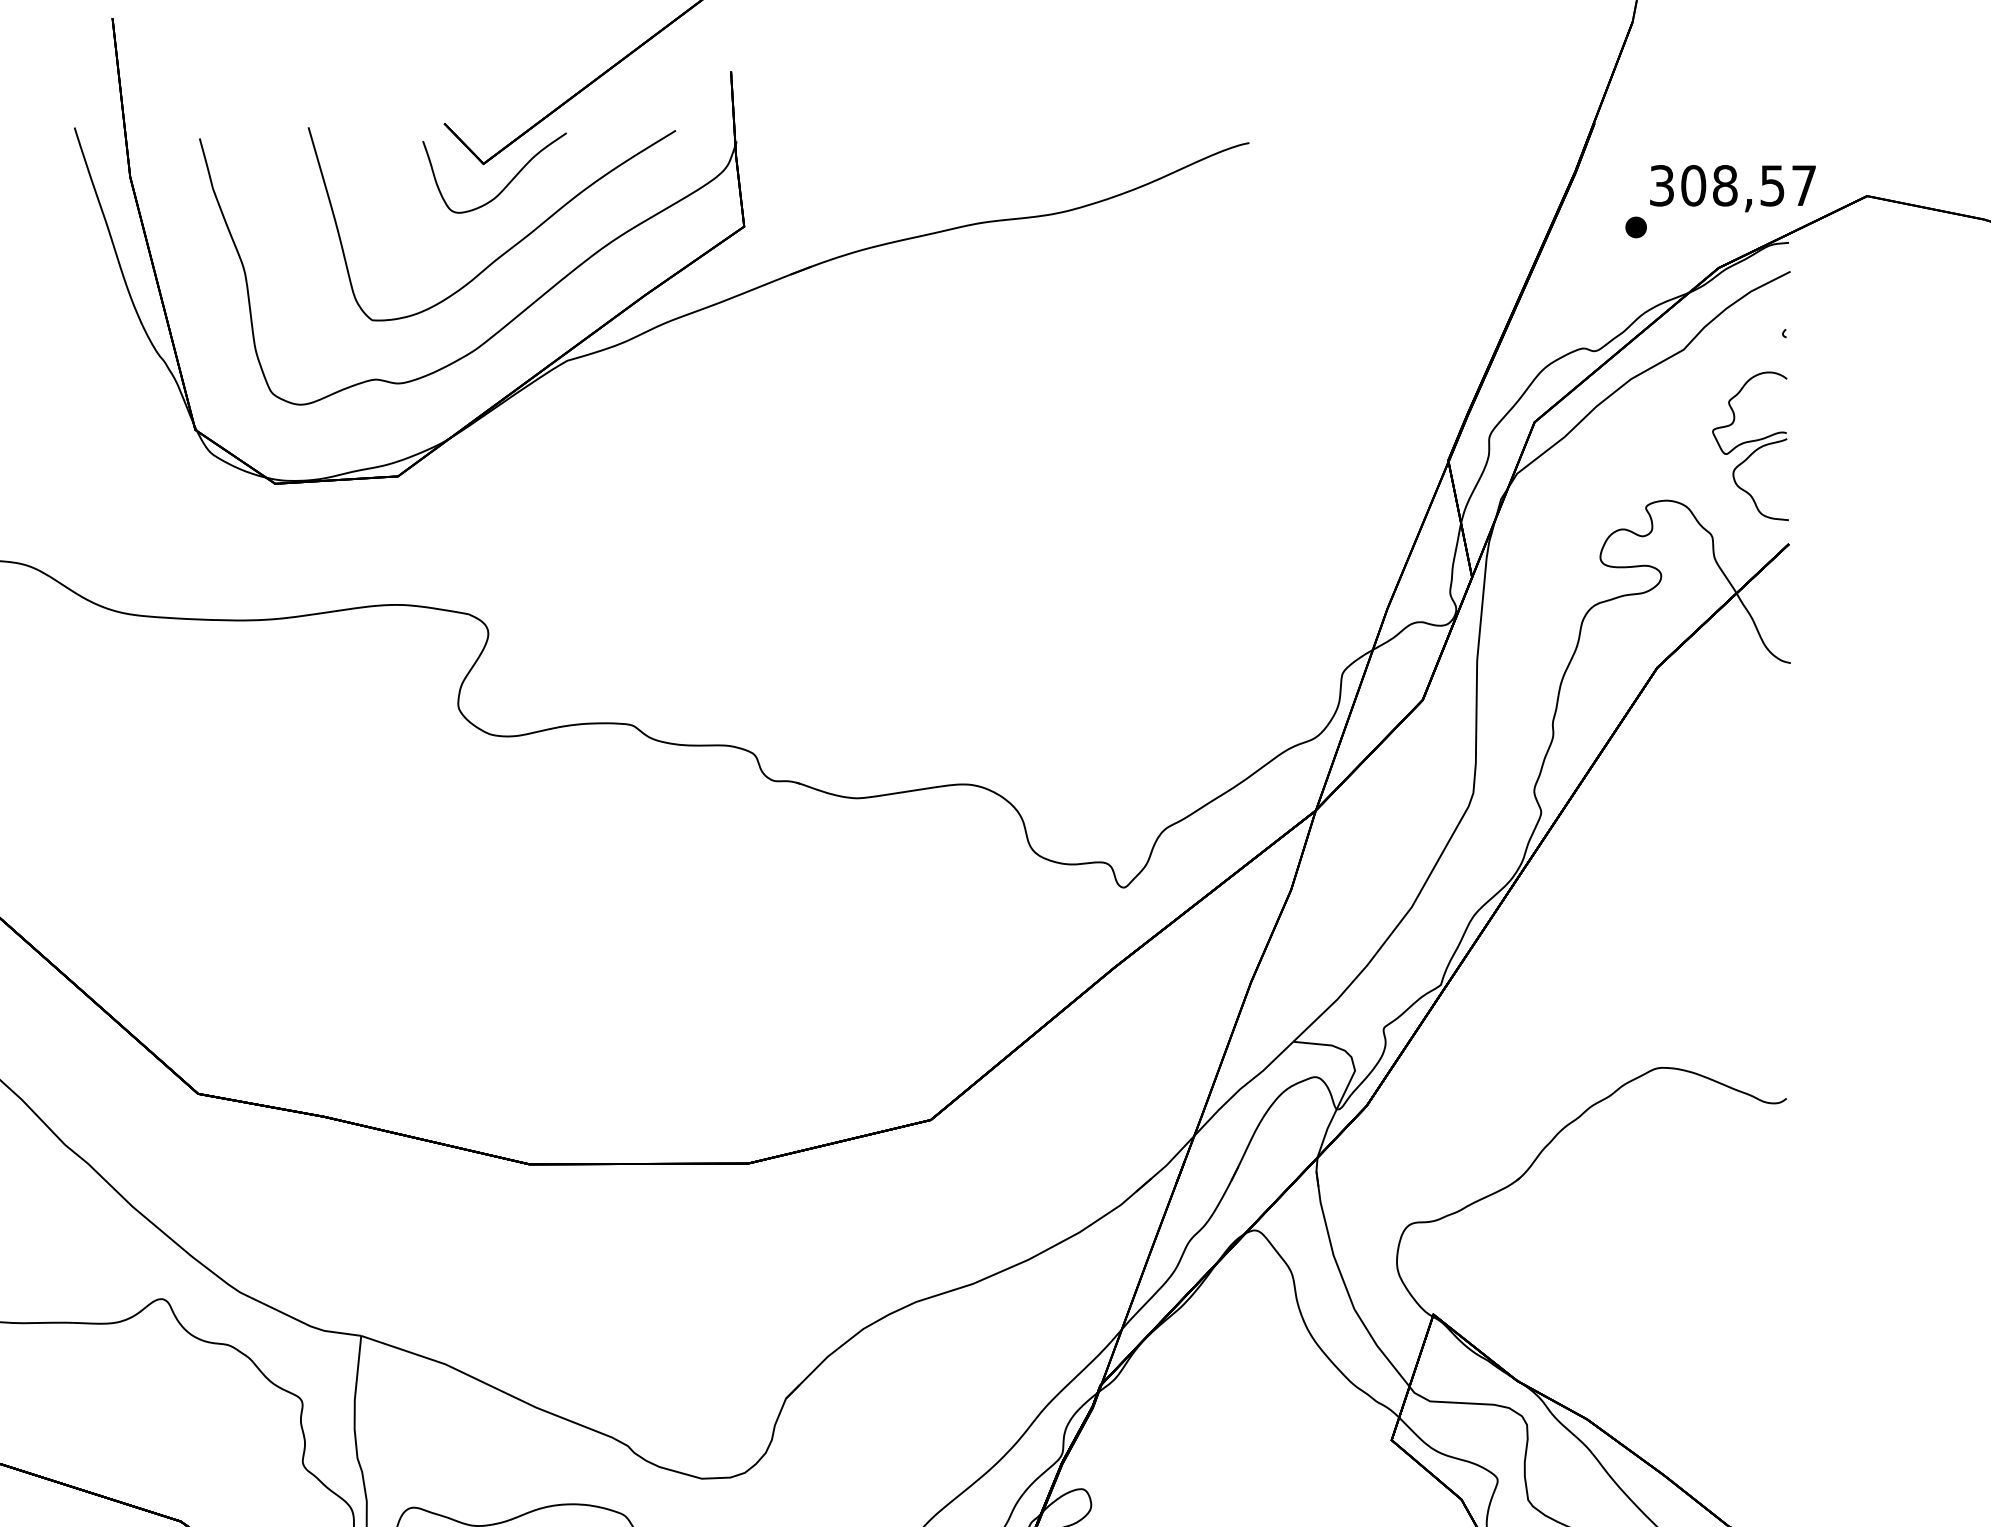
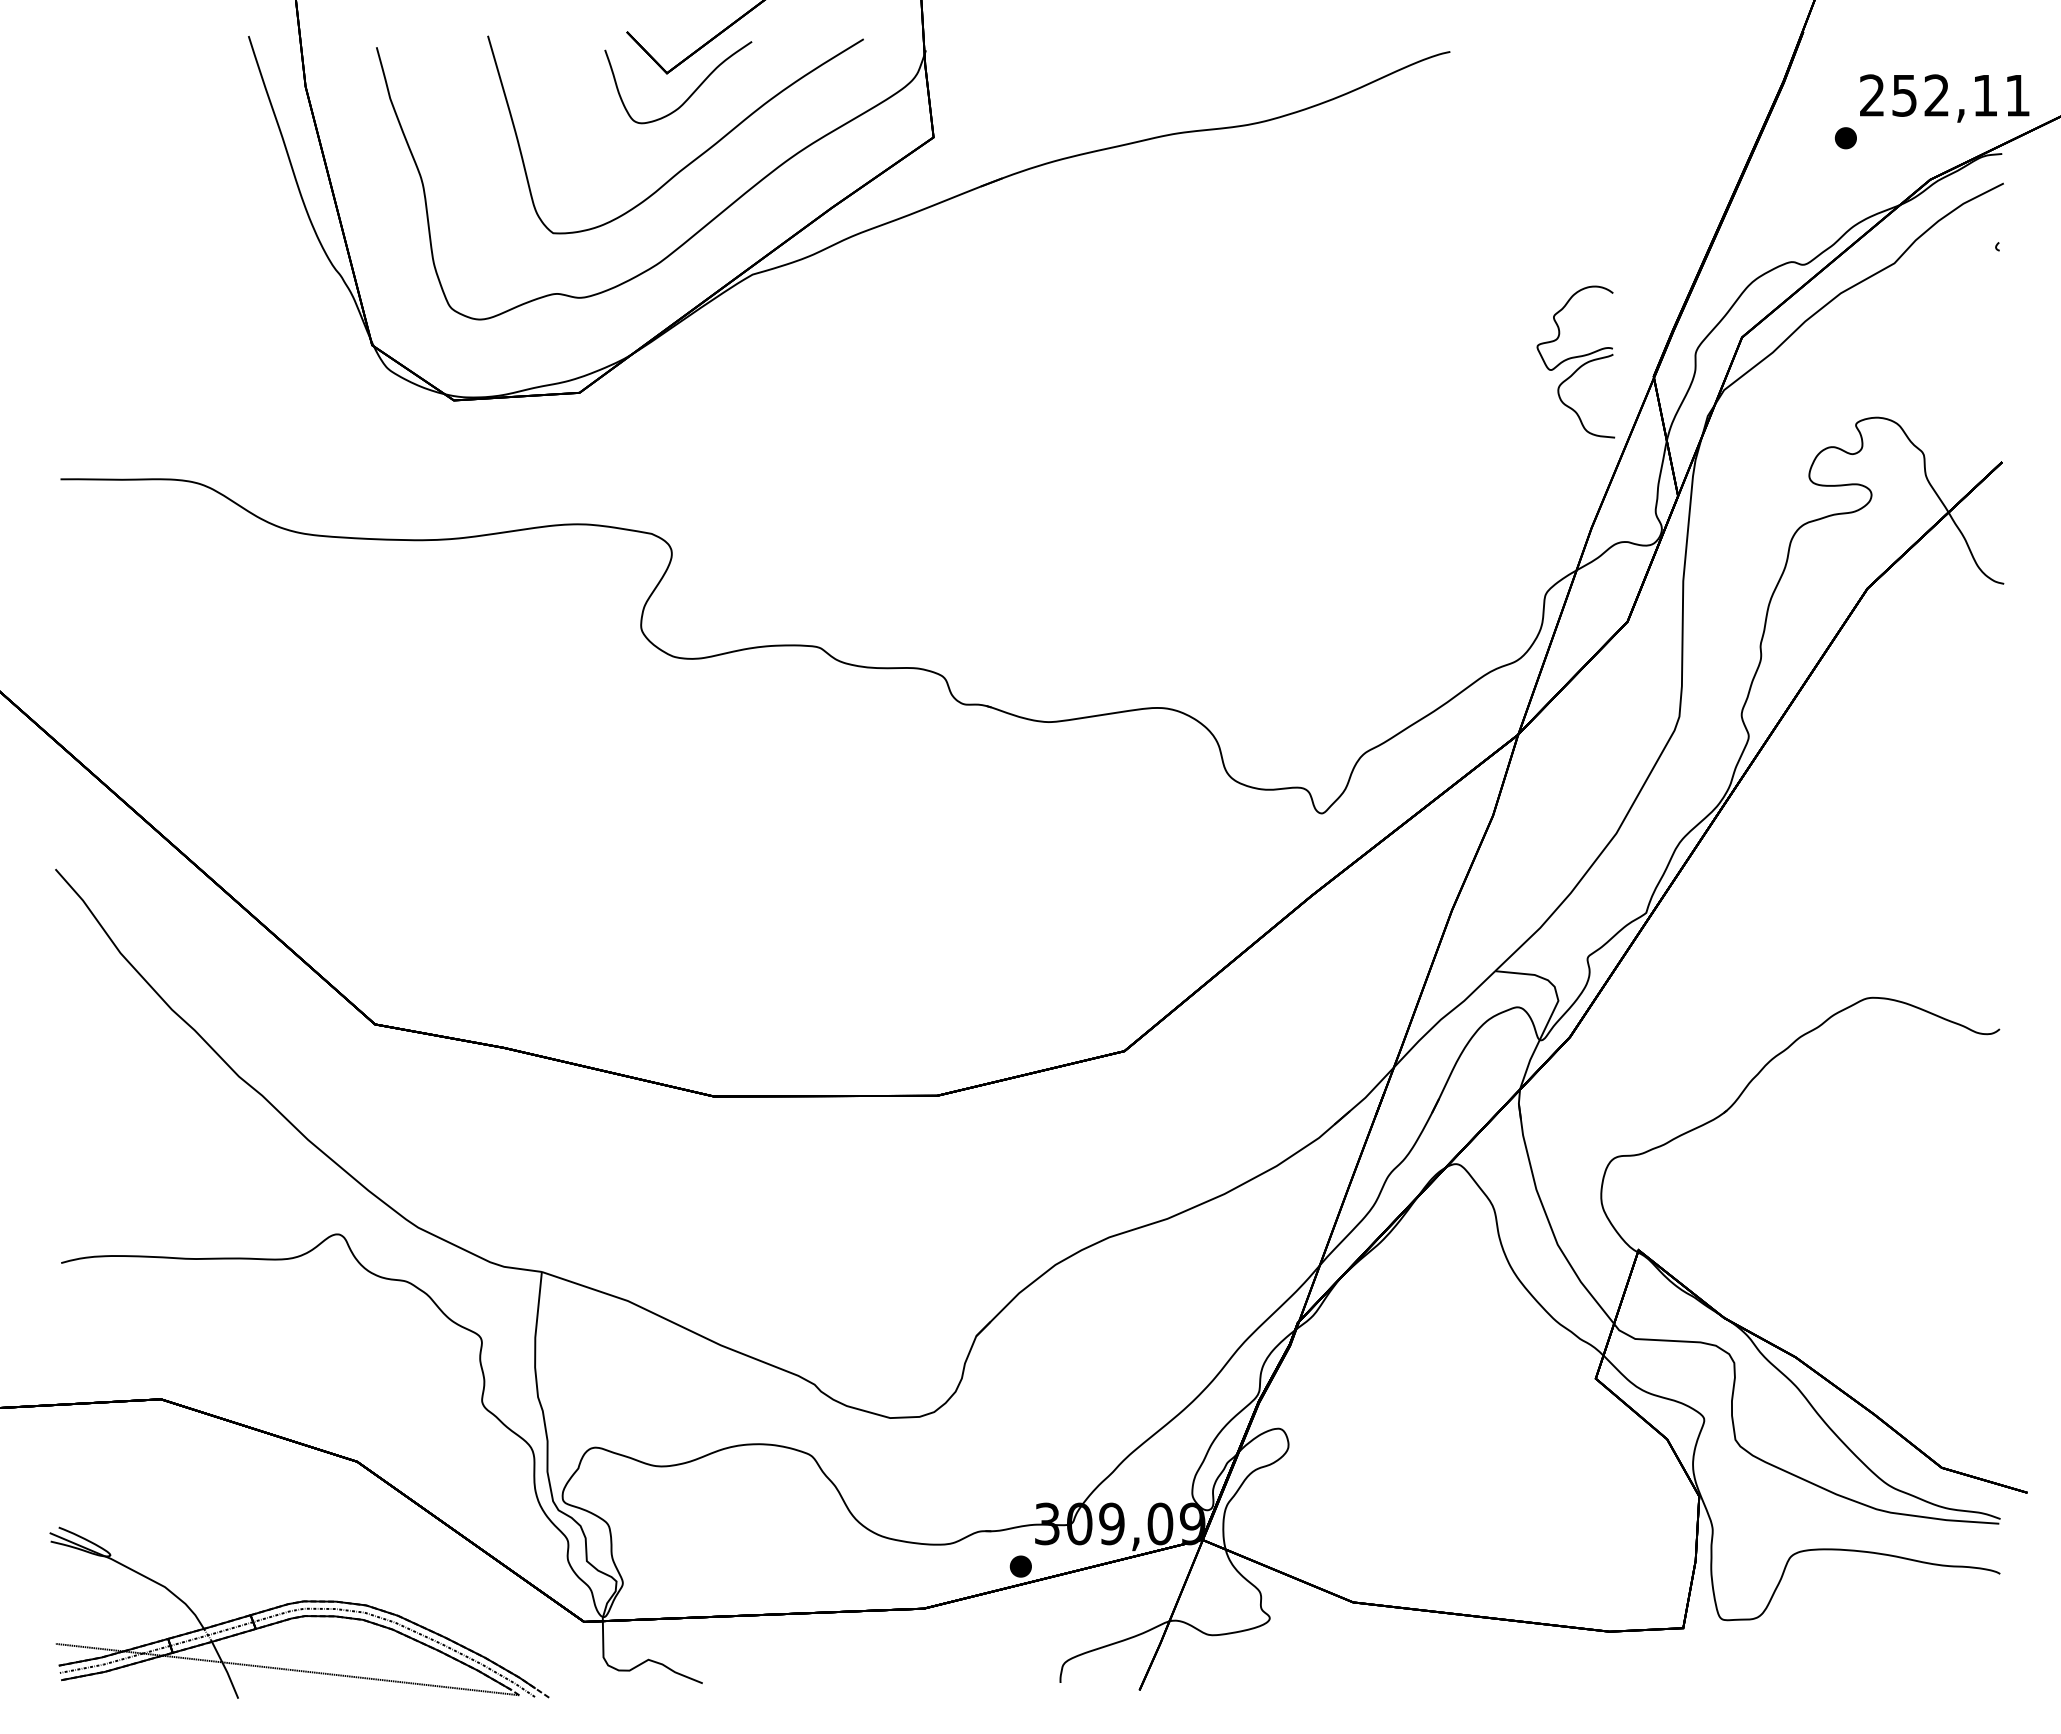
text: (1732, 185) -> (1944, 95), 308,57 -> 252,11
part: (1750, 445) -> (1575, 361), moved

